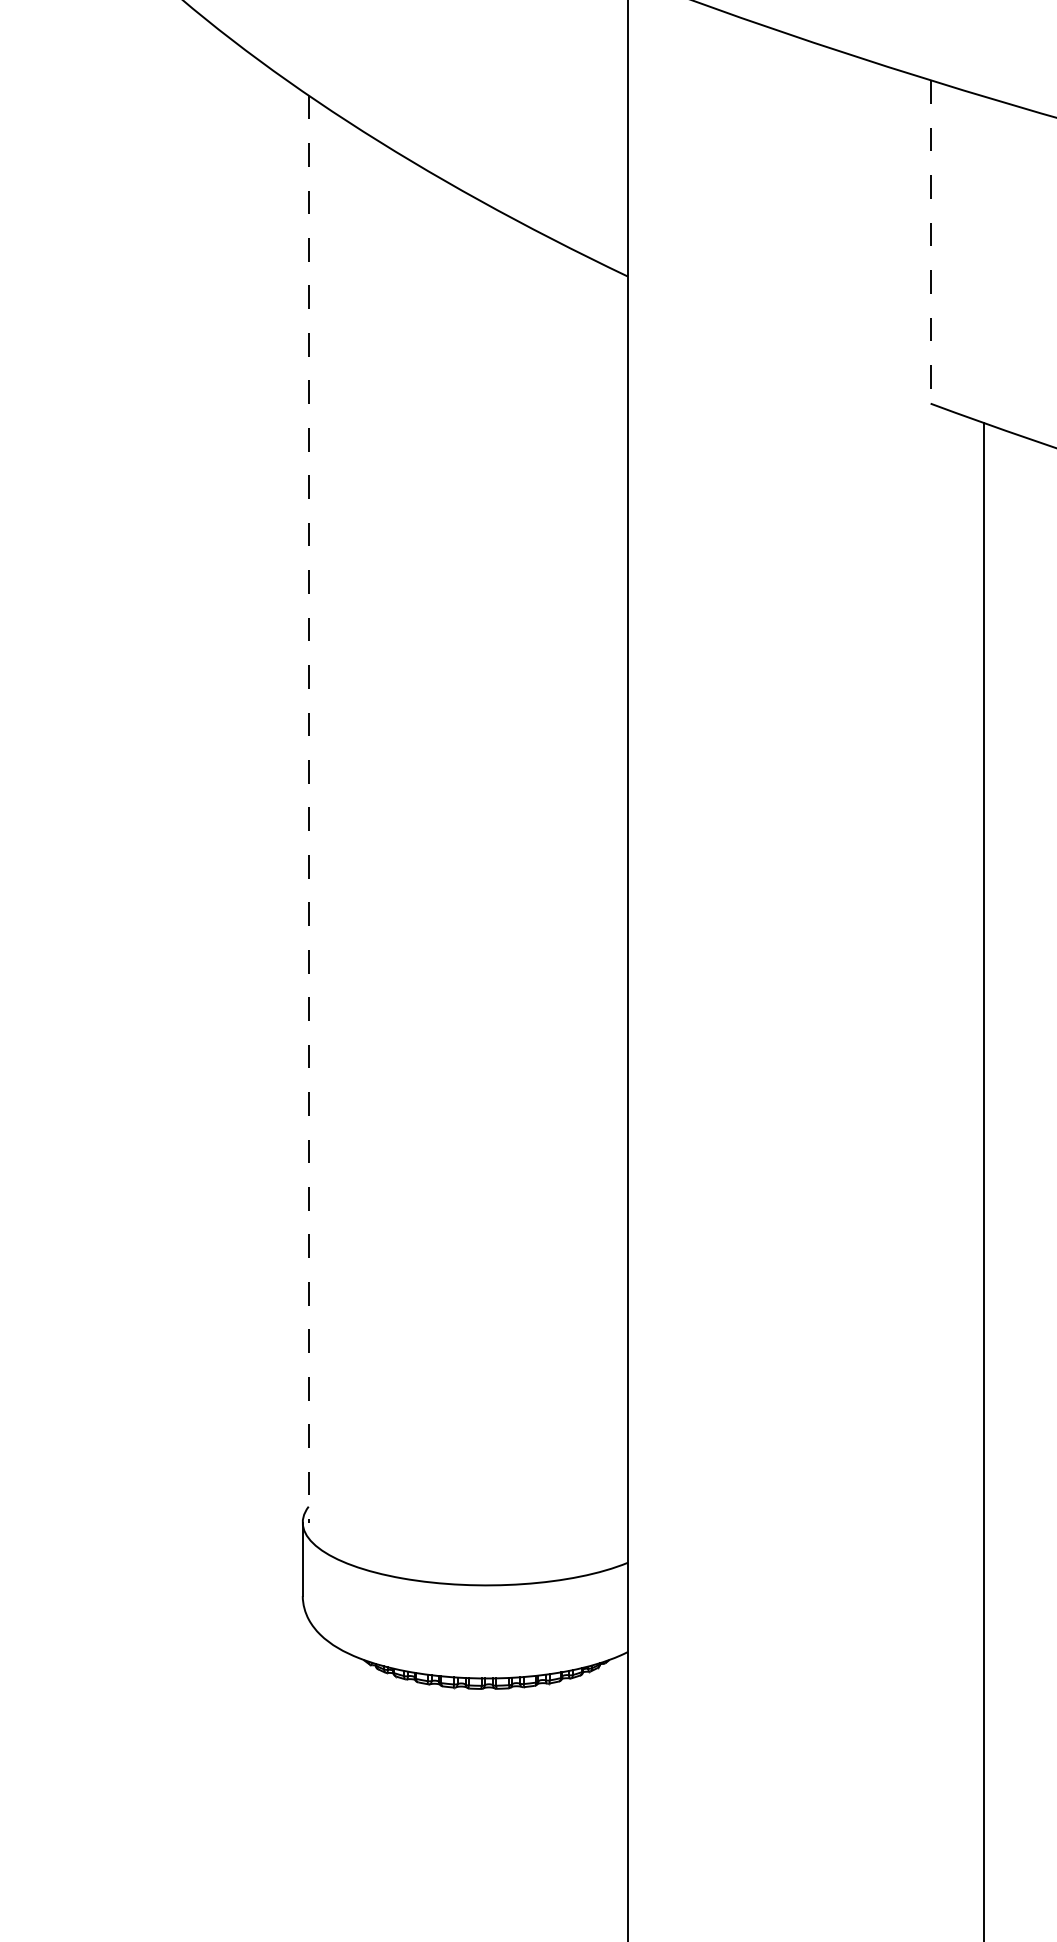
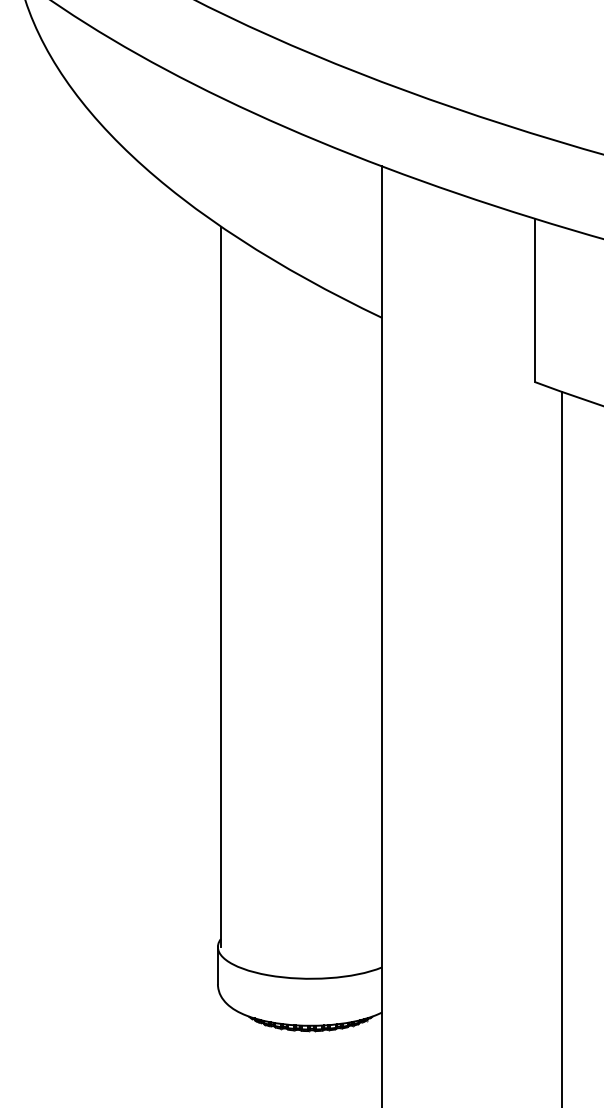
line: (929, 242) -> (534, 300), dashed -> solid
line: (307, 810) -> (220, 587), dashed -> solid

